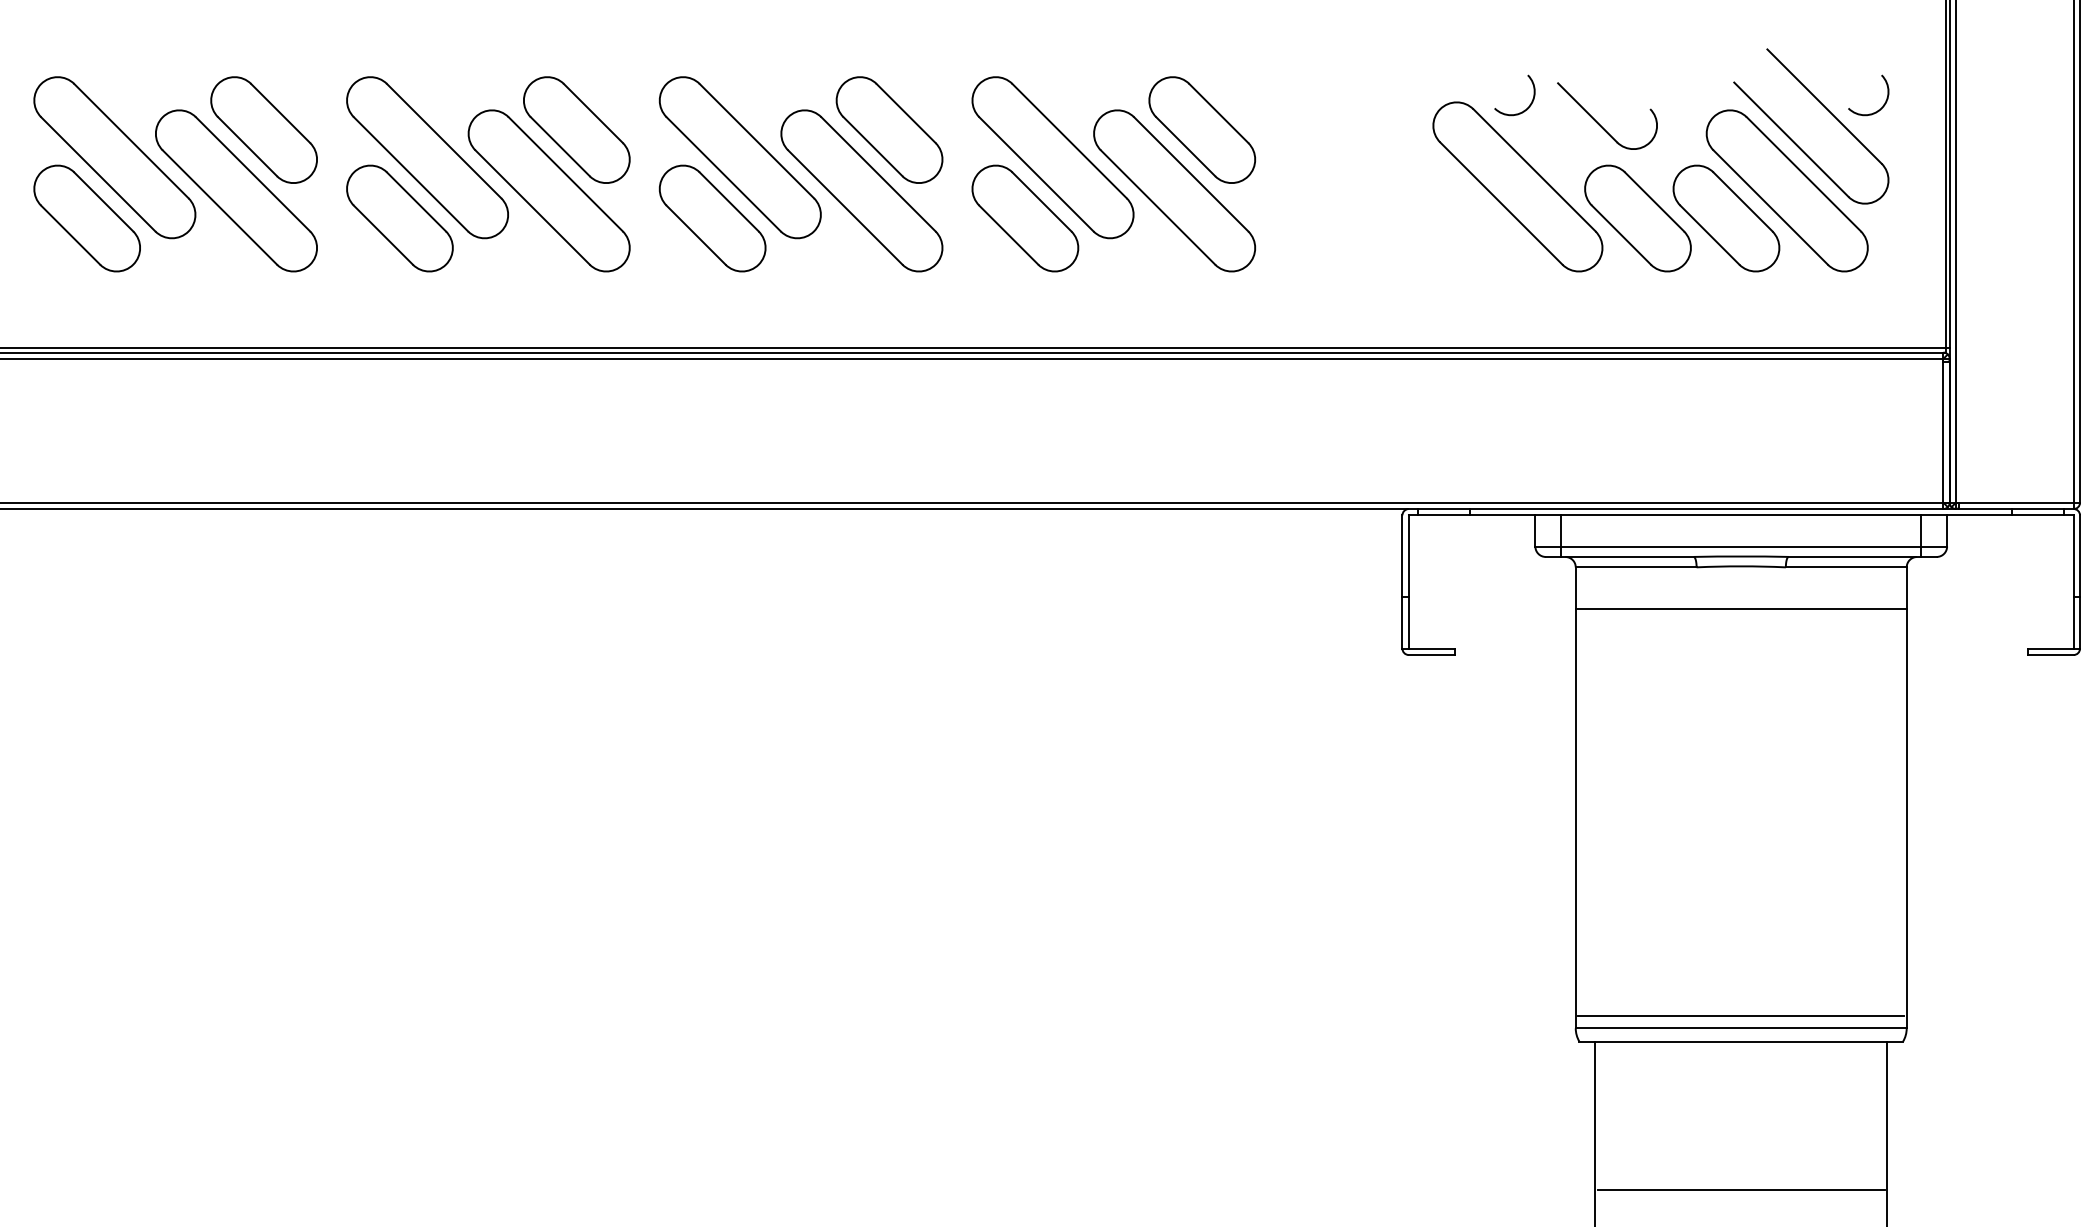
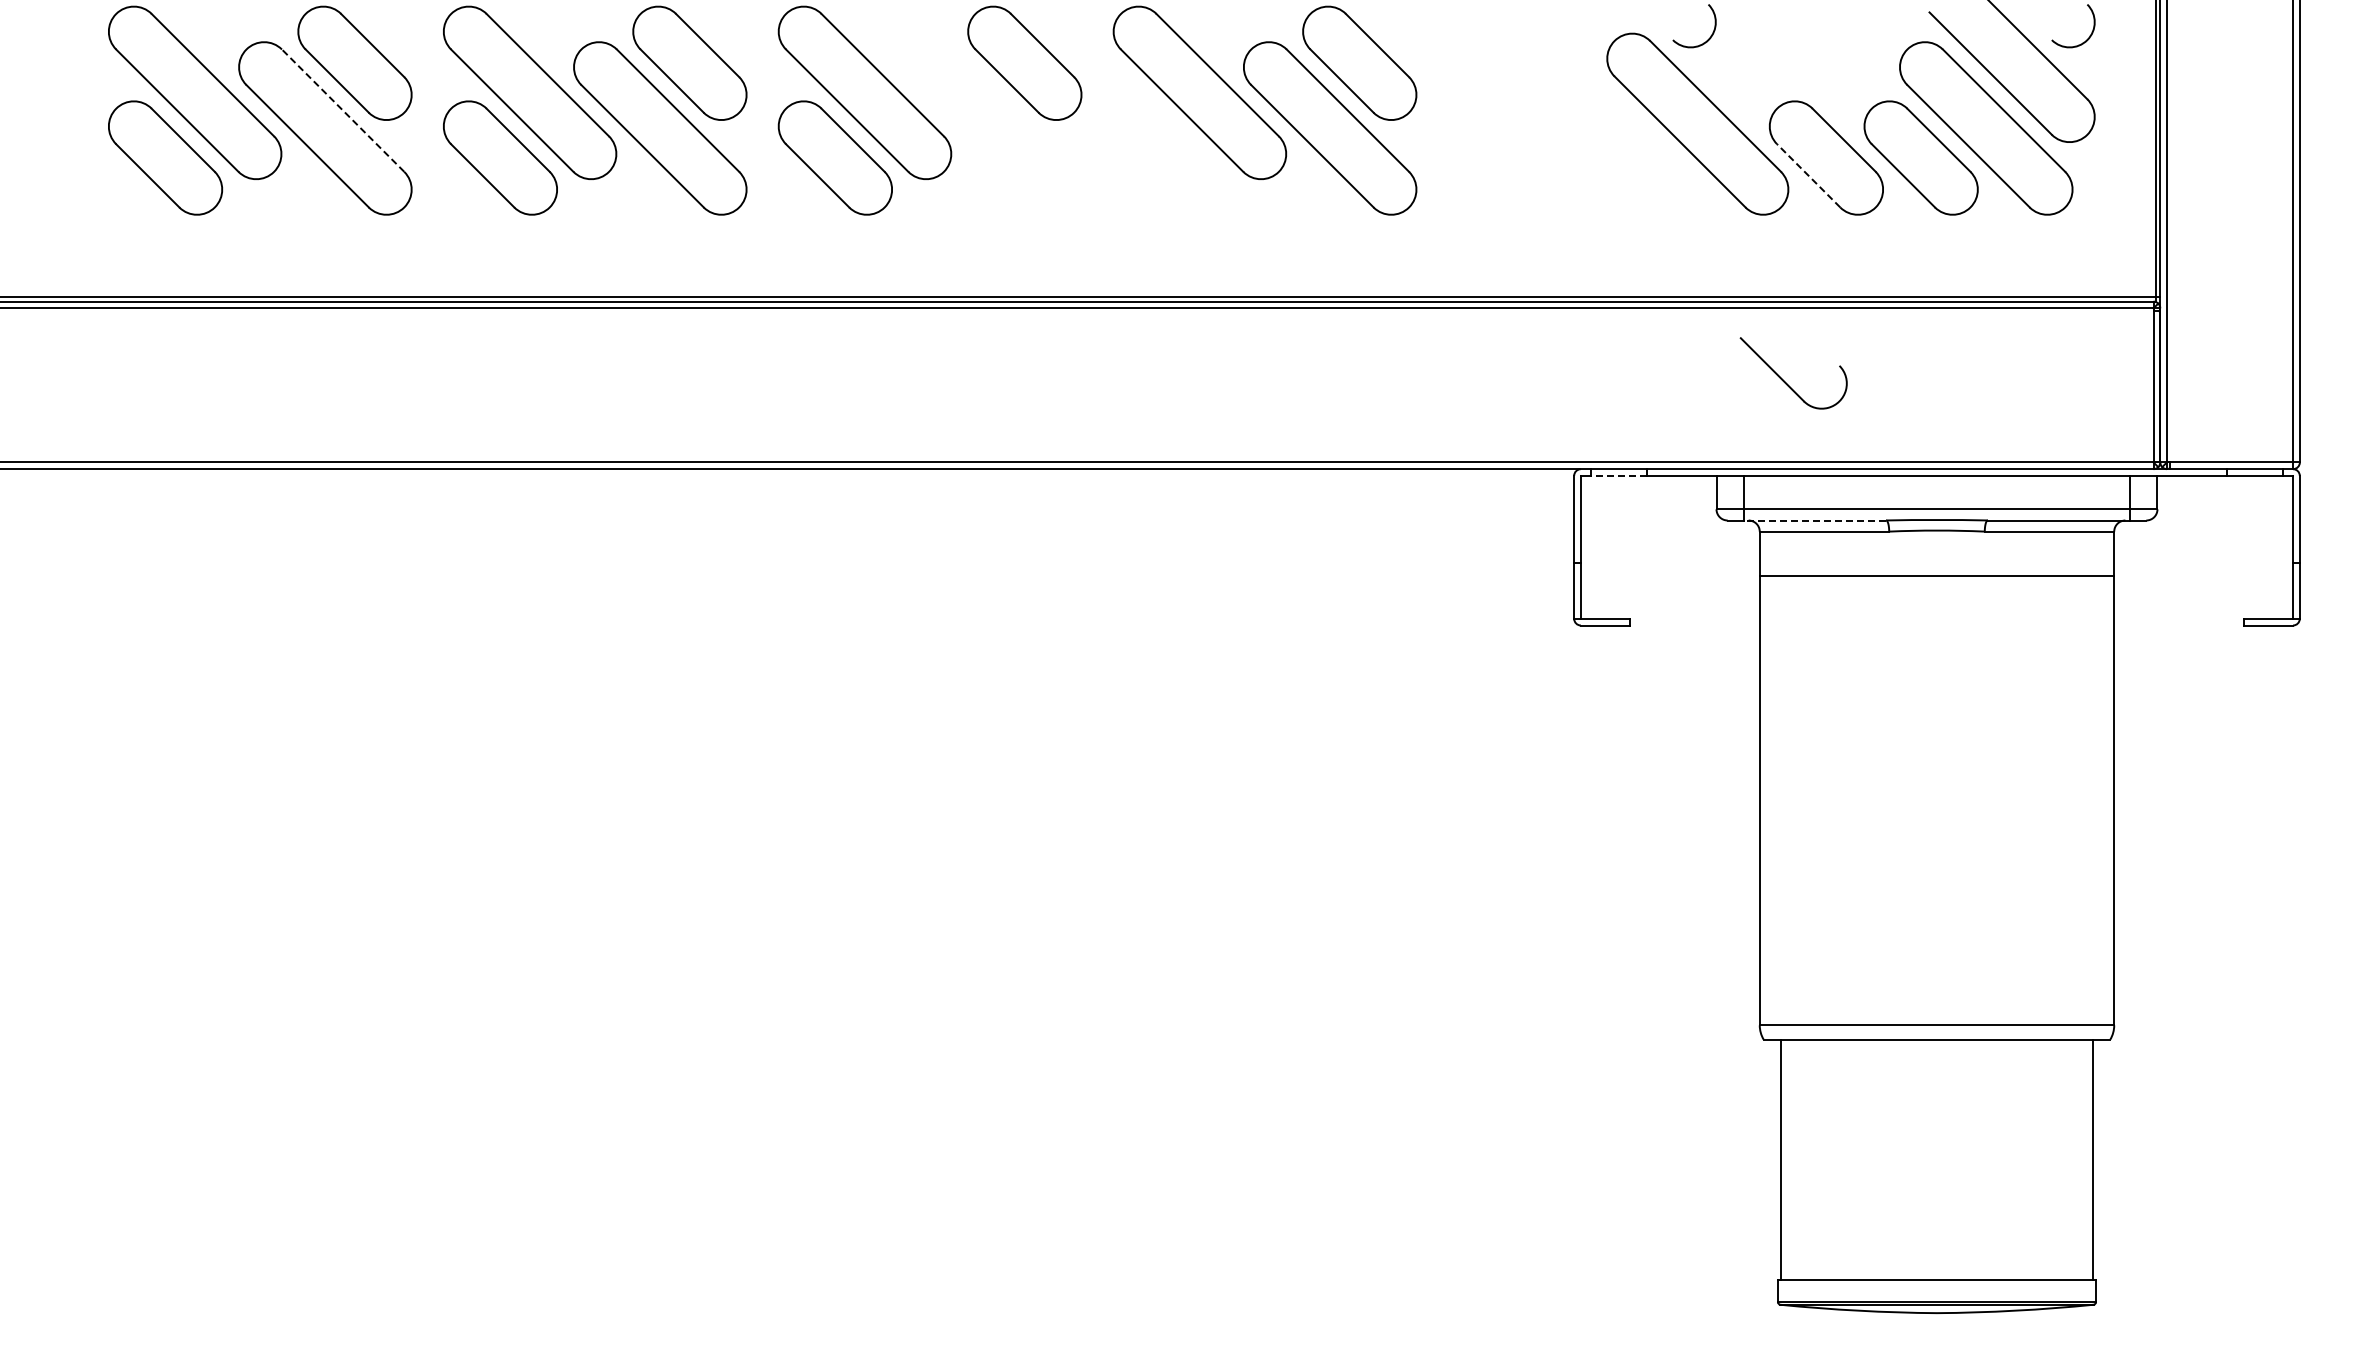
part: (1599, 123) -> (1785, 381), moved
line: (253, 174) -> (343, 110), solid -> dashed
part: (862, 190) -> (995, 128), removed
part: (1024, 218) -> (1169, 157), removed
line: (1621, 234) -> (1808, 175), solid -> dashed
line: (1443, 514) -> (1618, 475), solid -> dashed
line: (1627, 556) -> (1815, 520), solid -> dashed
line: (1740, 1015) -> (1936, 1011), removed
line: (1740, 1190) -> (1936, 1198), removed

